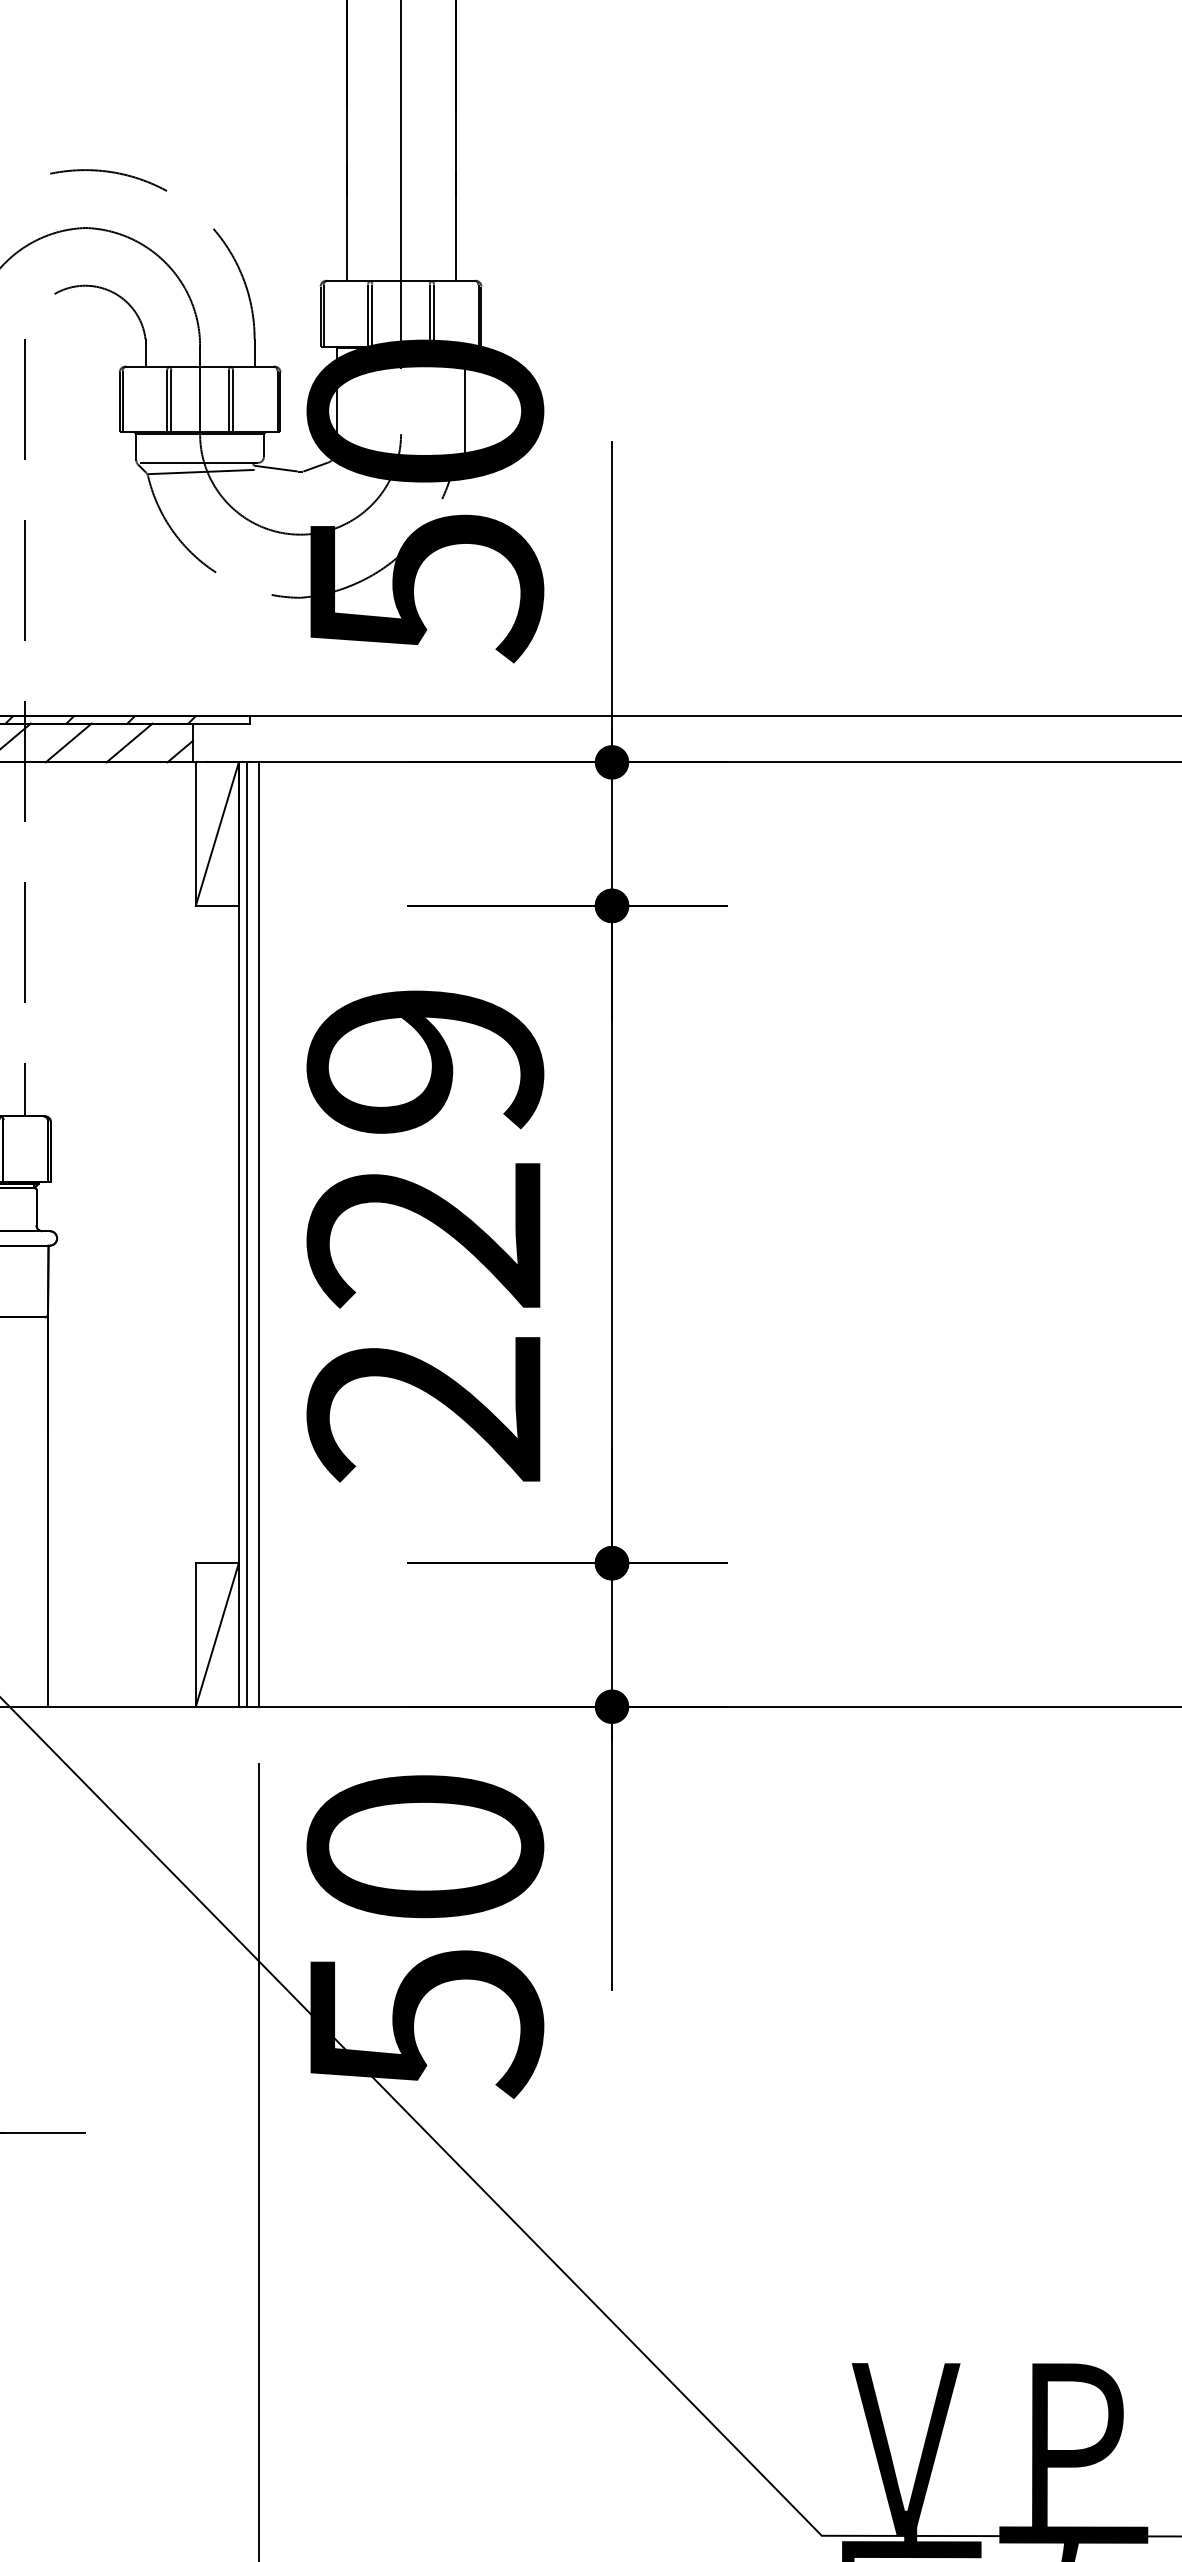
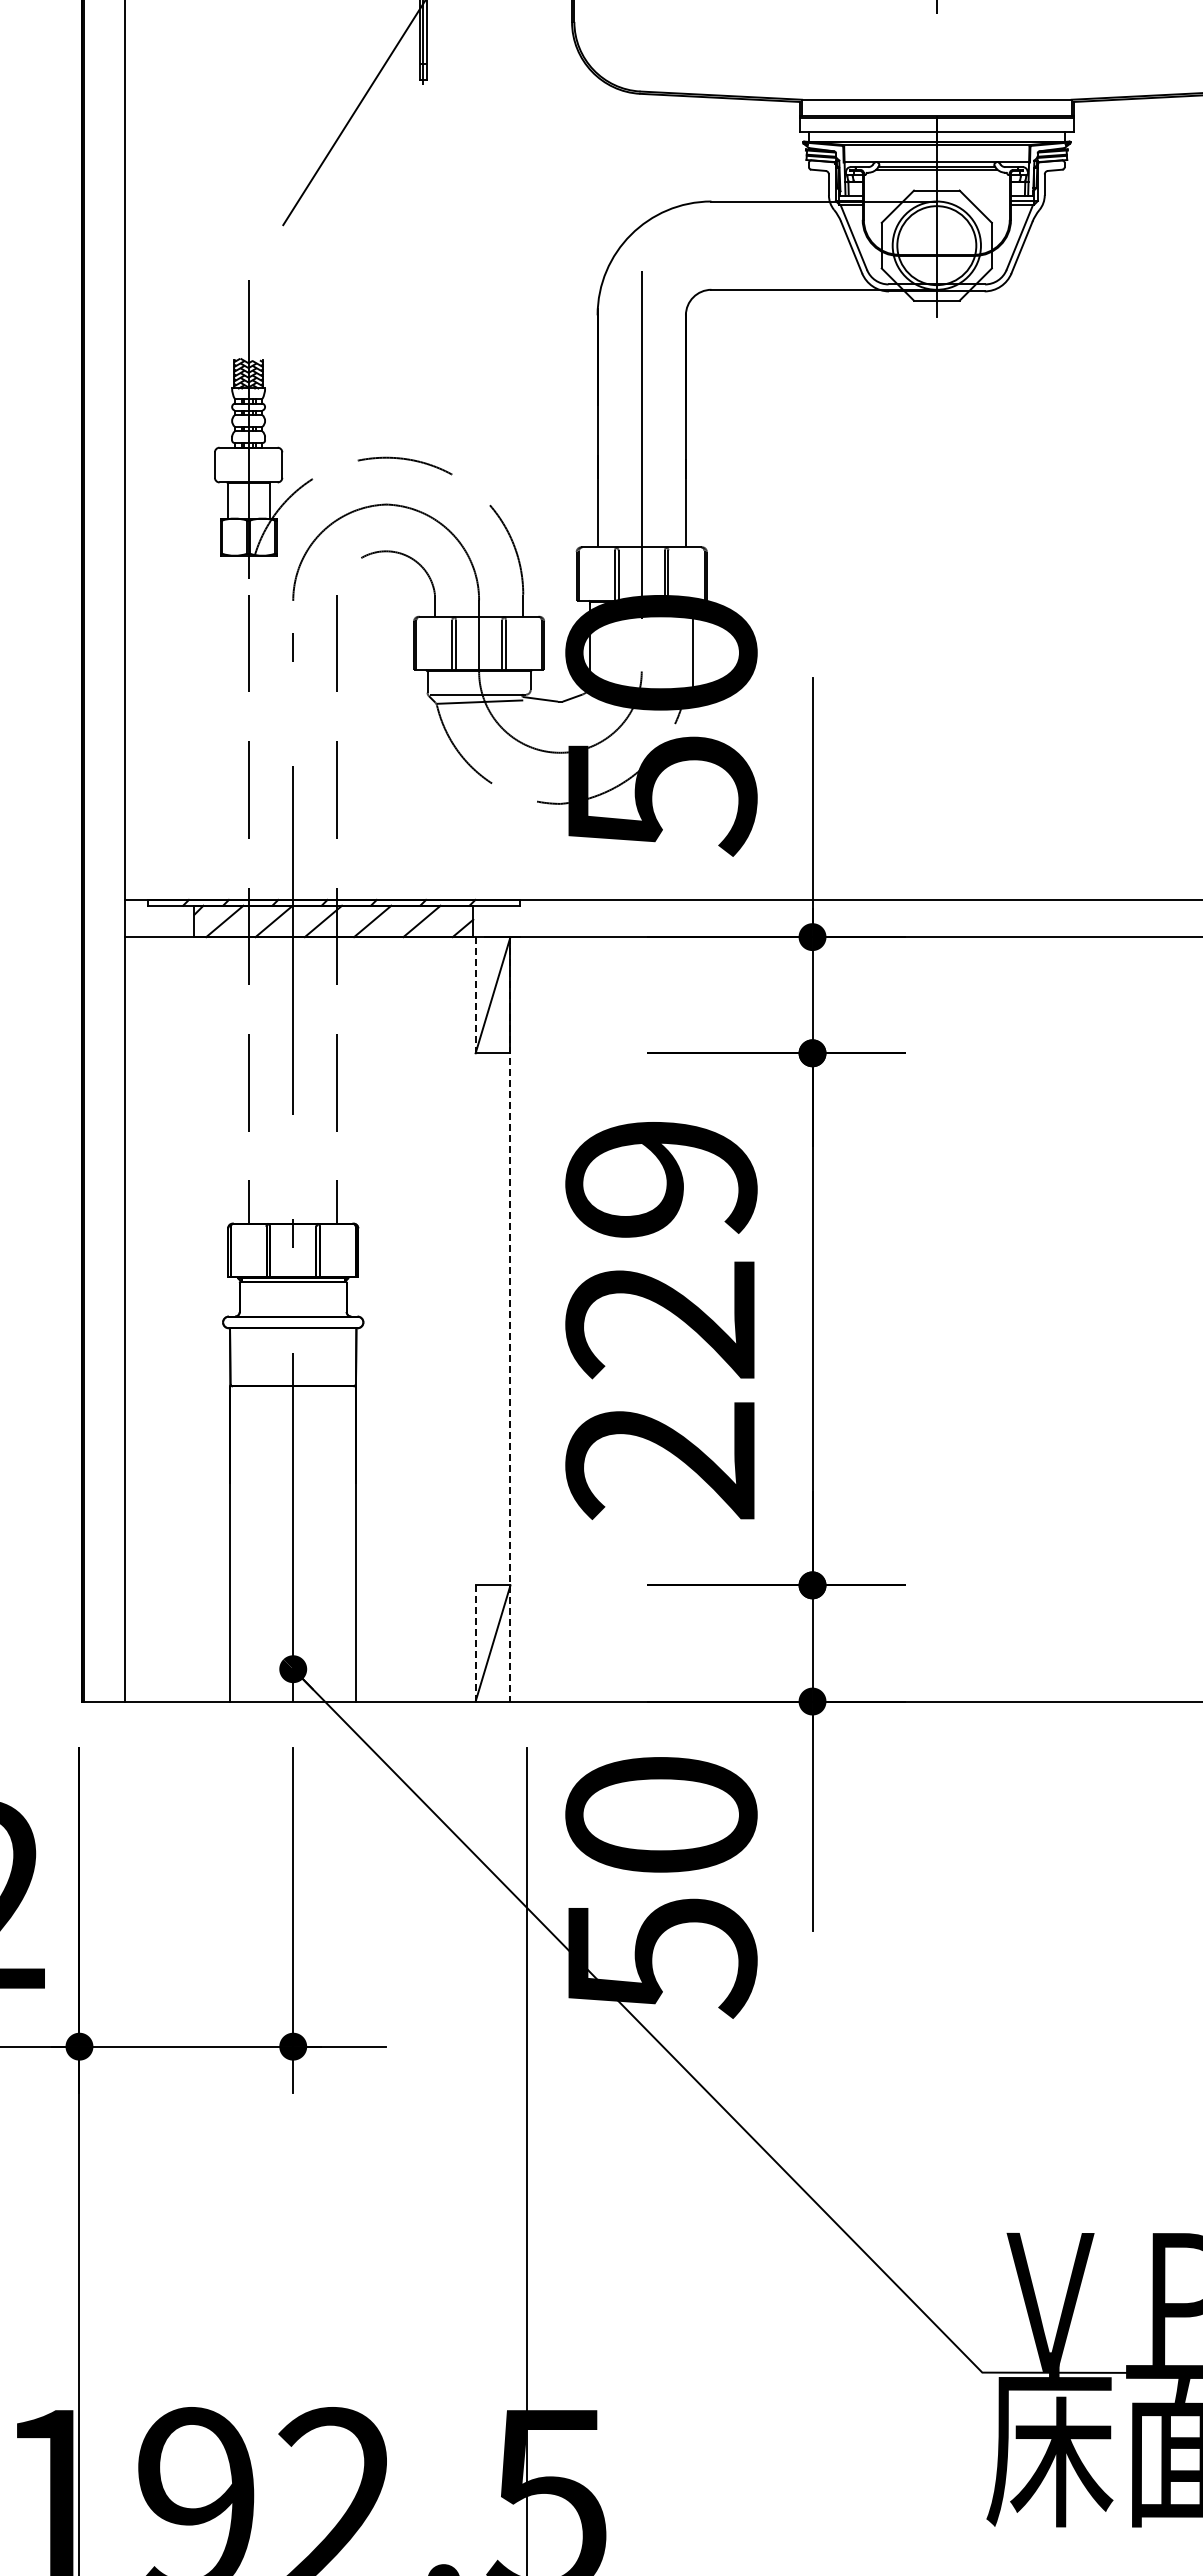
line: (195, 834) -> (475, 995), solid -> dashed
line: (238, 1234) -> (510, 1319), solid -> dashed
line: (246, 1234) -> (516, 1319), removed
line: (258, 1234) -> (526, 1319), removed
line: (195, 1633) -> (475, 1642), solid -> dashed

